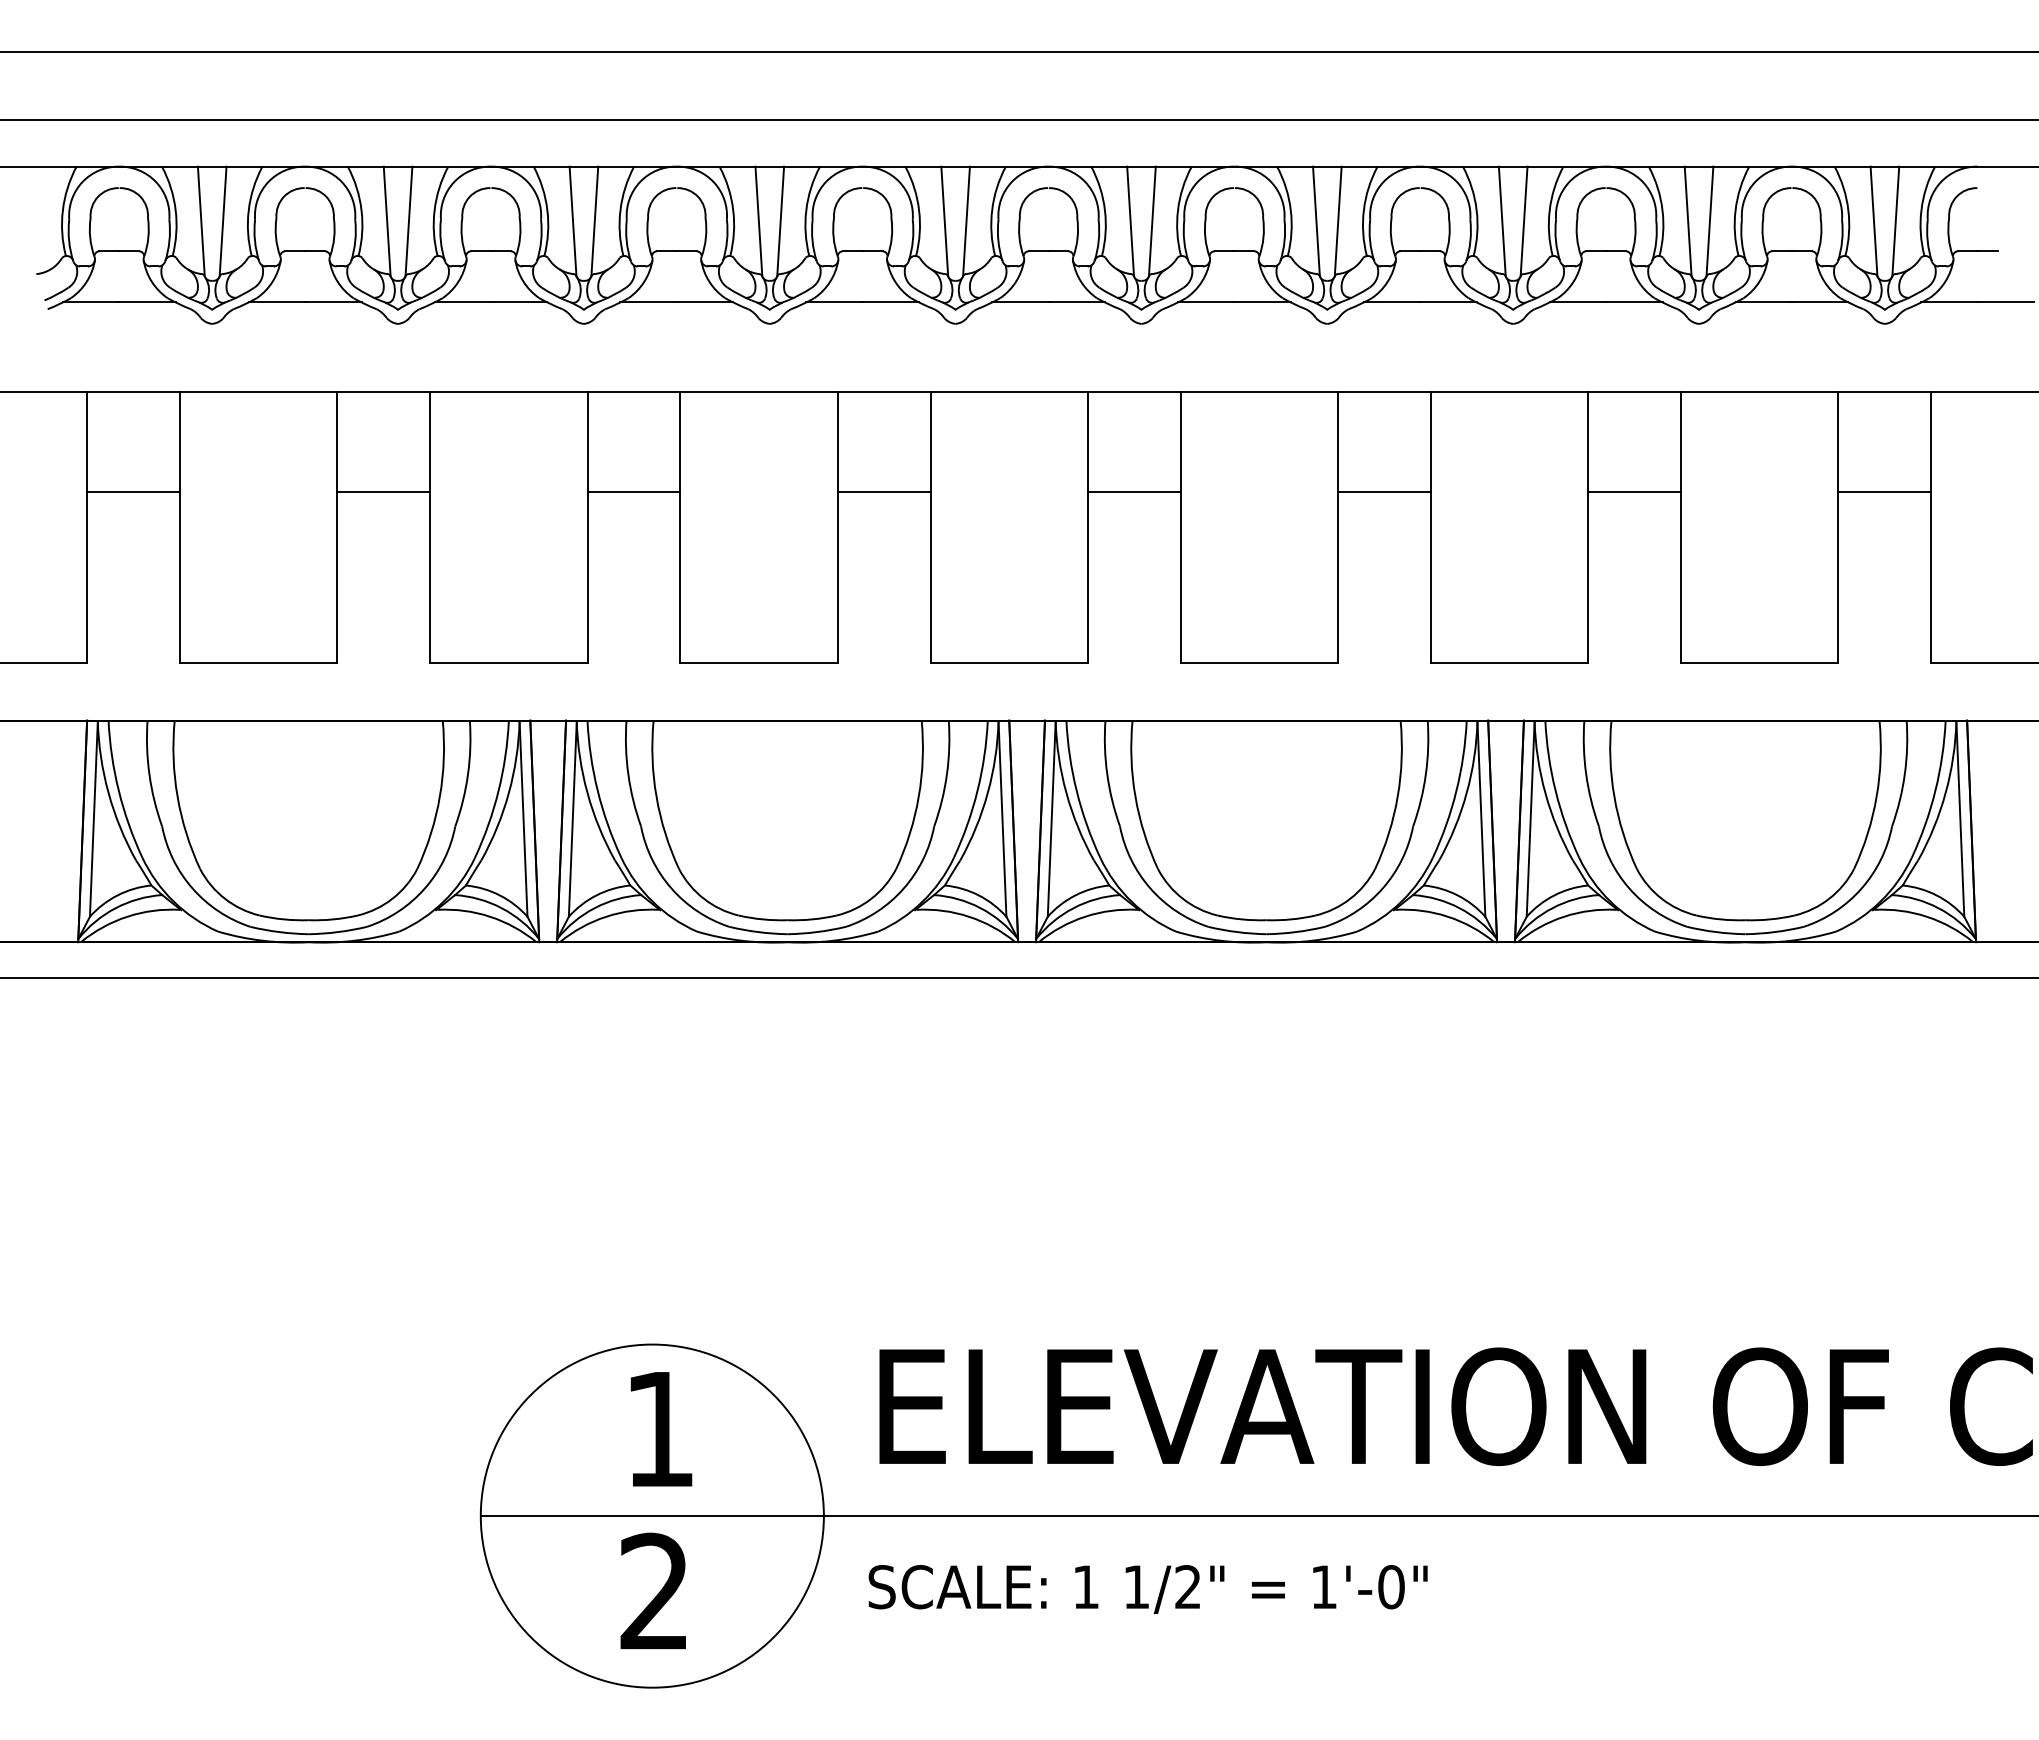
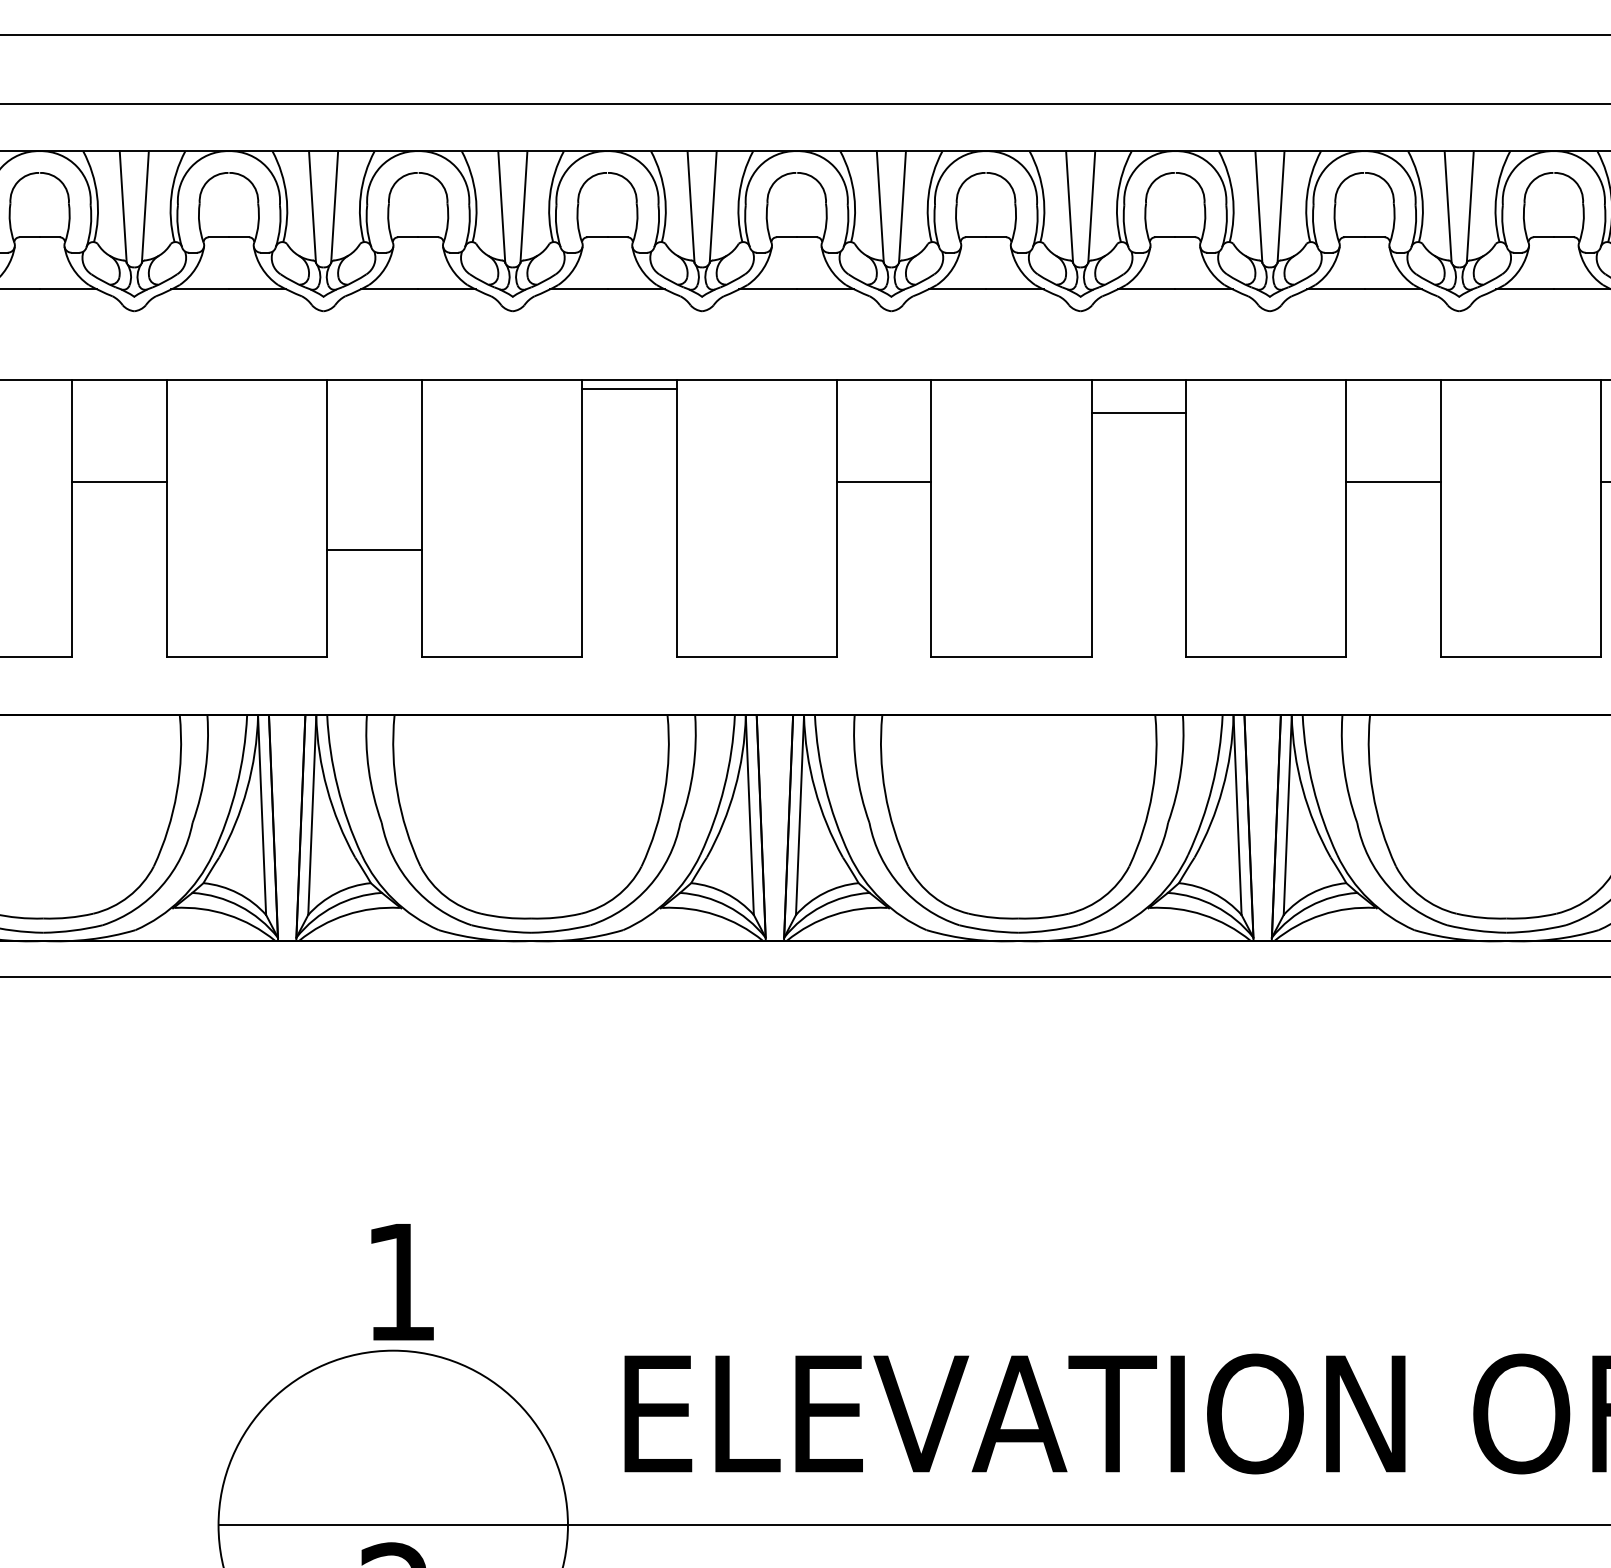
line: (633, 491) -> (374, 549), moved
line: (883, 491) -> (628, 388), moved
line: (1384, 491) -> (1138, 412), moved
text: (661, 1429) -> (402, 1282), moved

